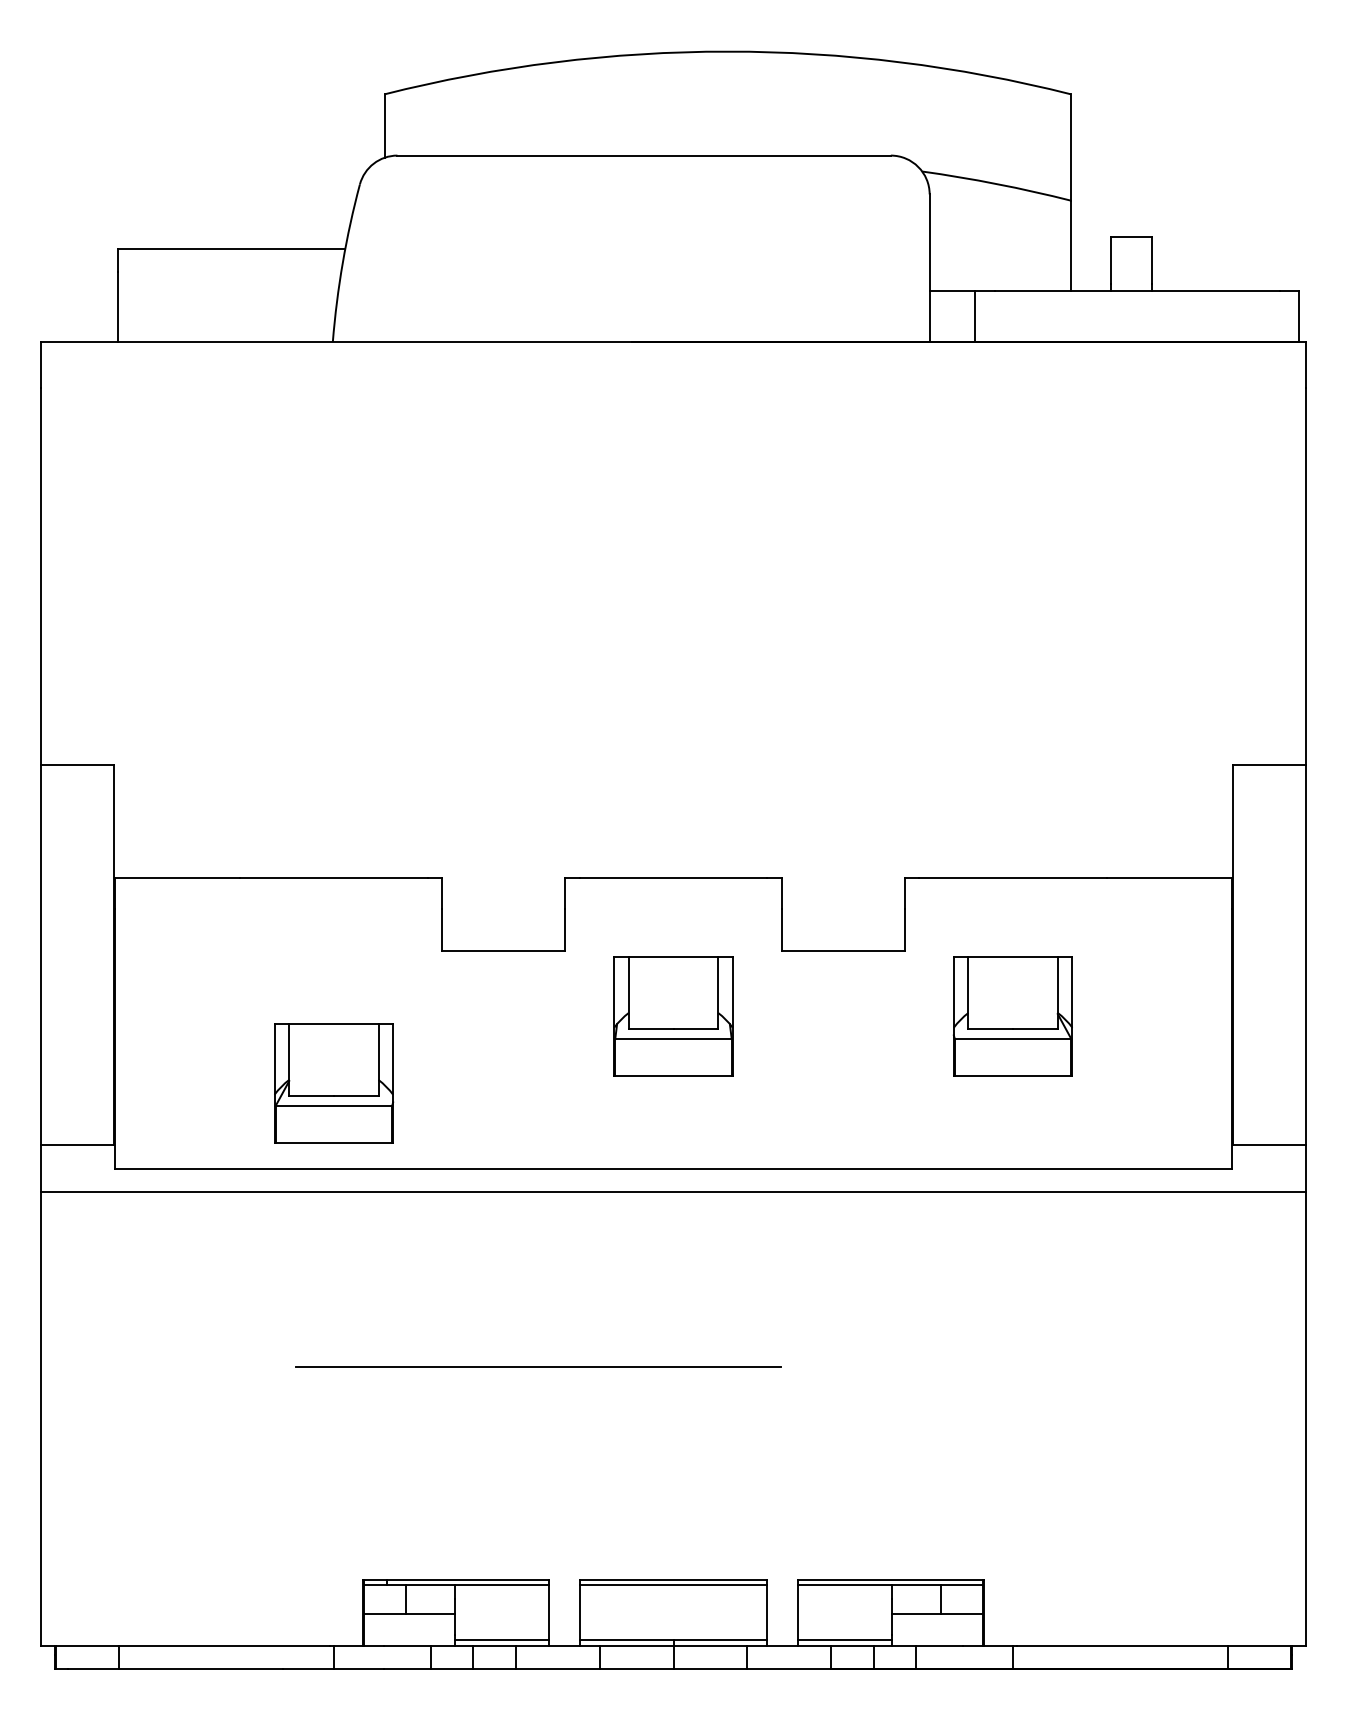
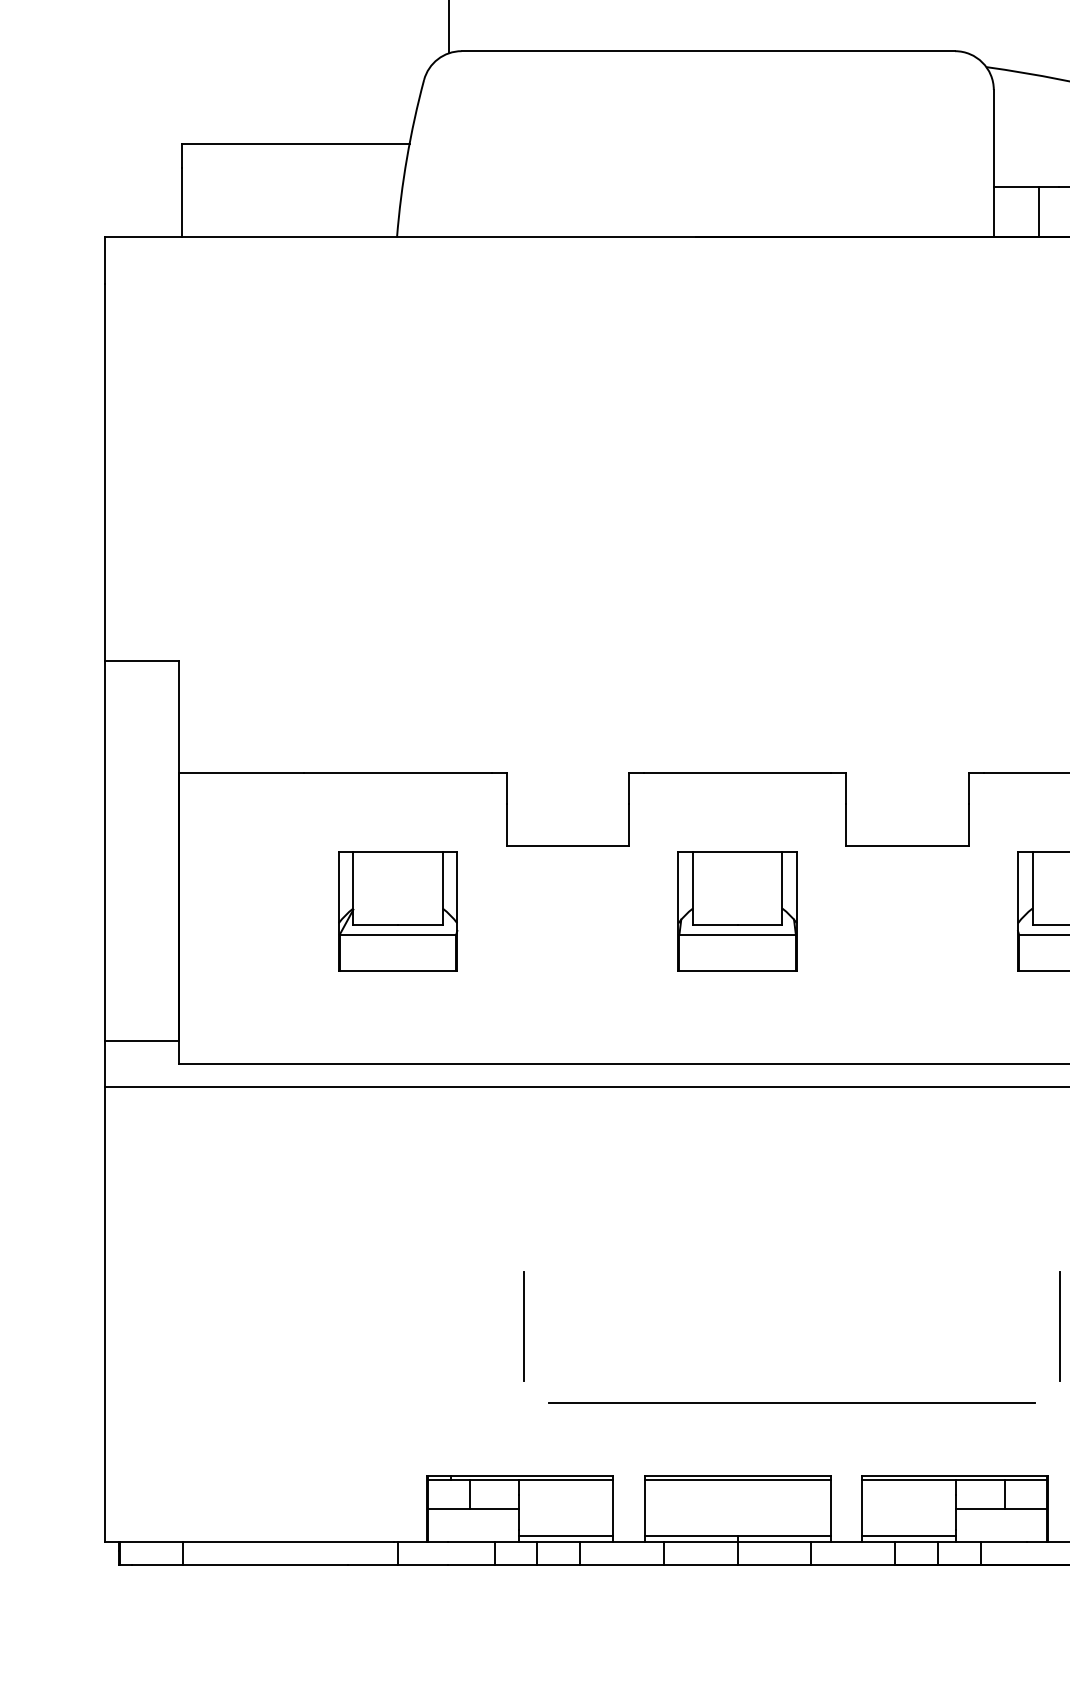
part: (334, 1083) -> (398, 912), moved
line: (538, 1366) -> (791, 1402), moved
line: (460, 1430) -> (524, 1326), added
line: (995, 1430) -> (1059, 1326), added

